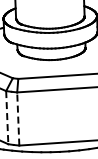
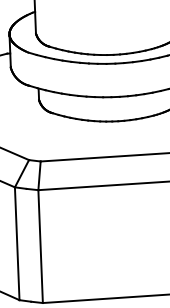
line: (7, 117) -> (17, 243), dashed -> solid
line: (18, 119) -> (41, 247), dashed -> solid

